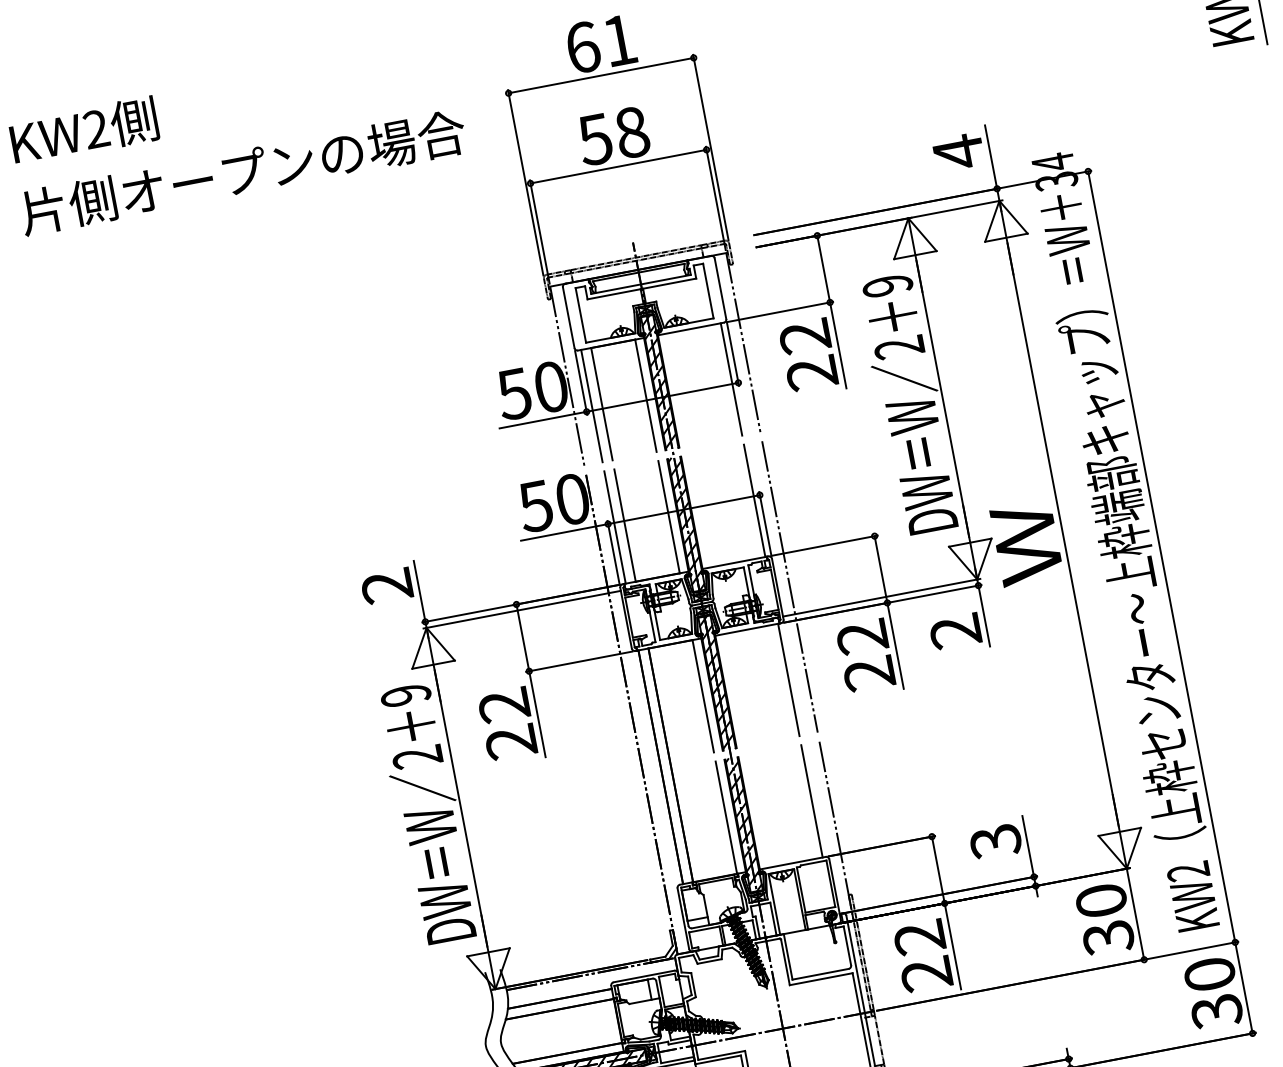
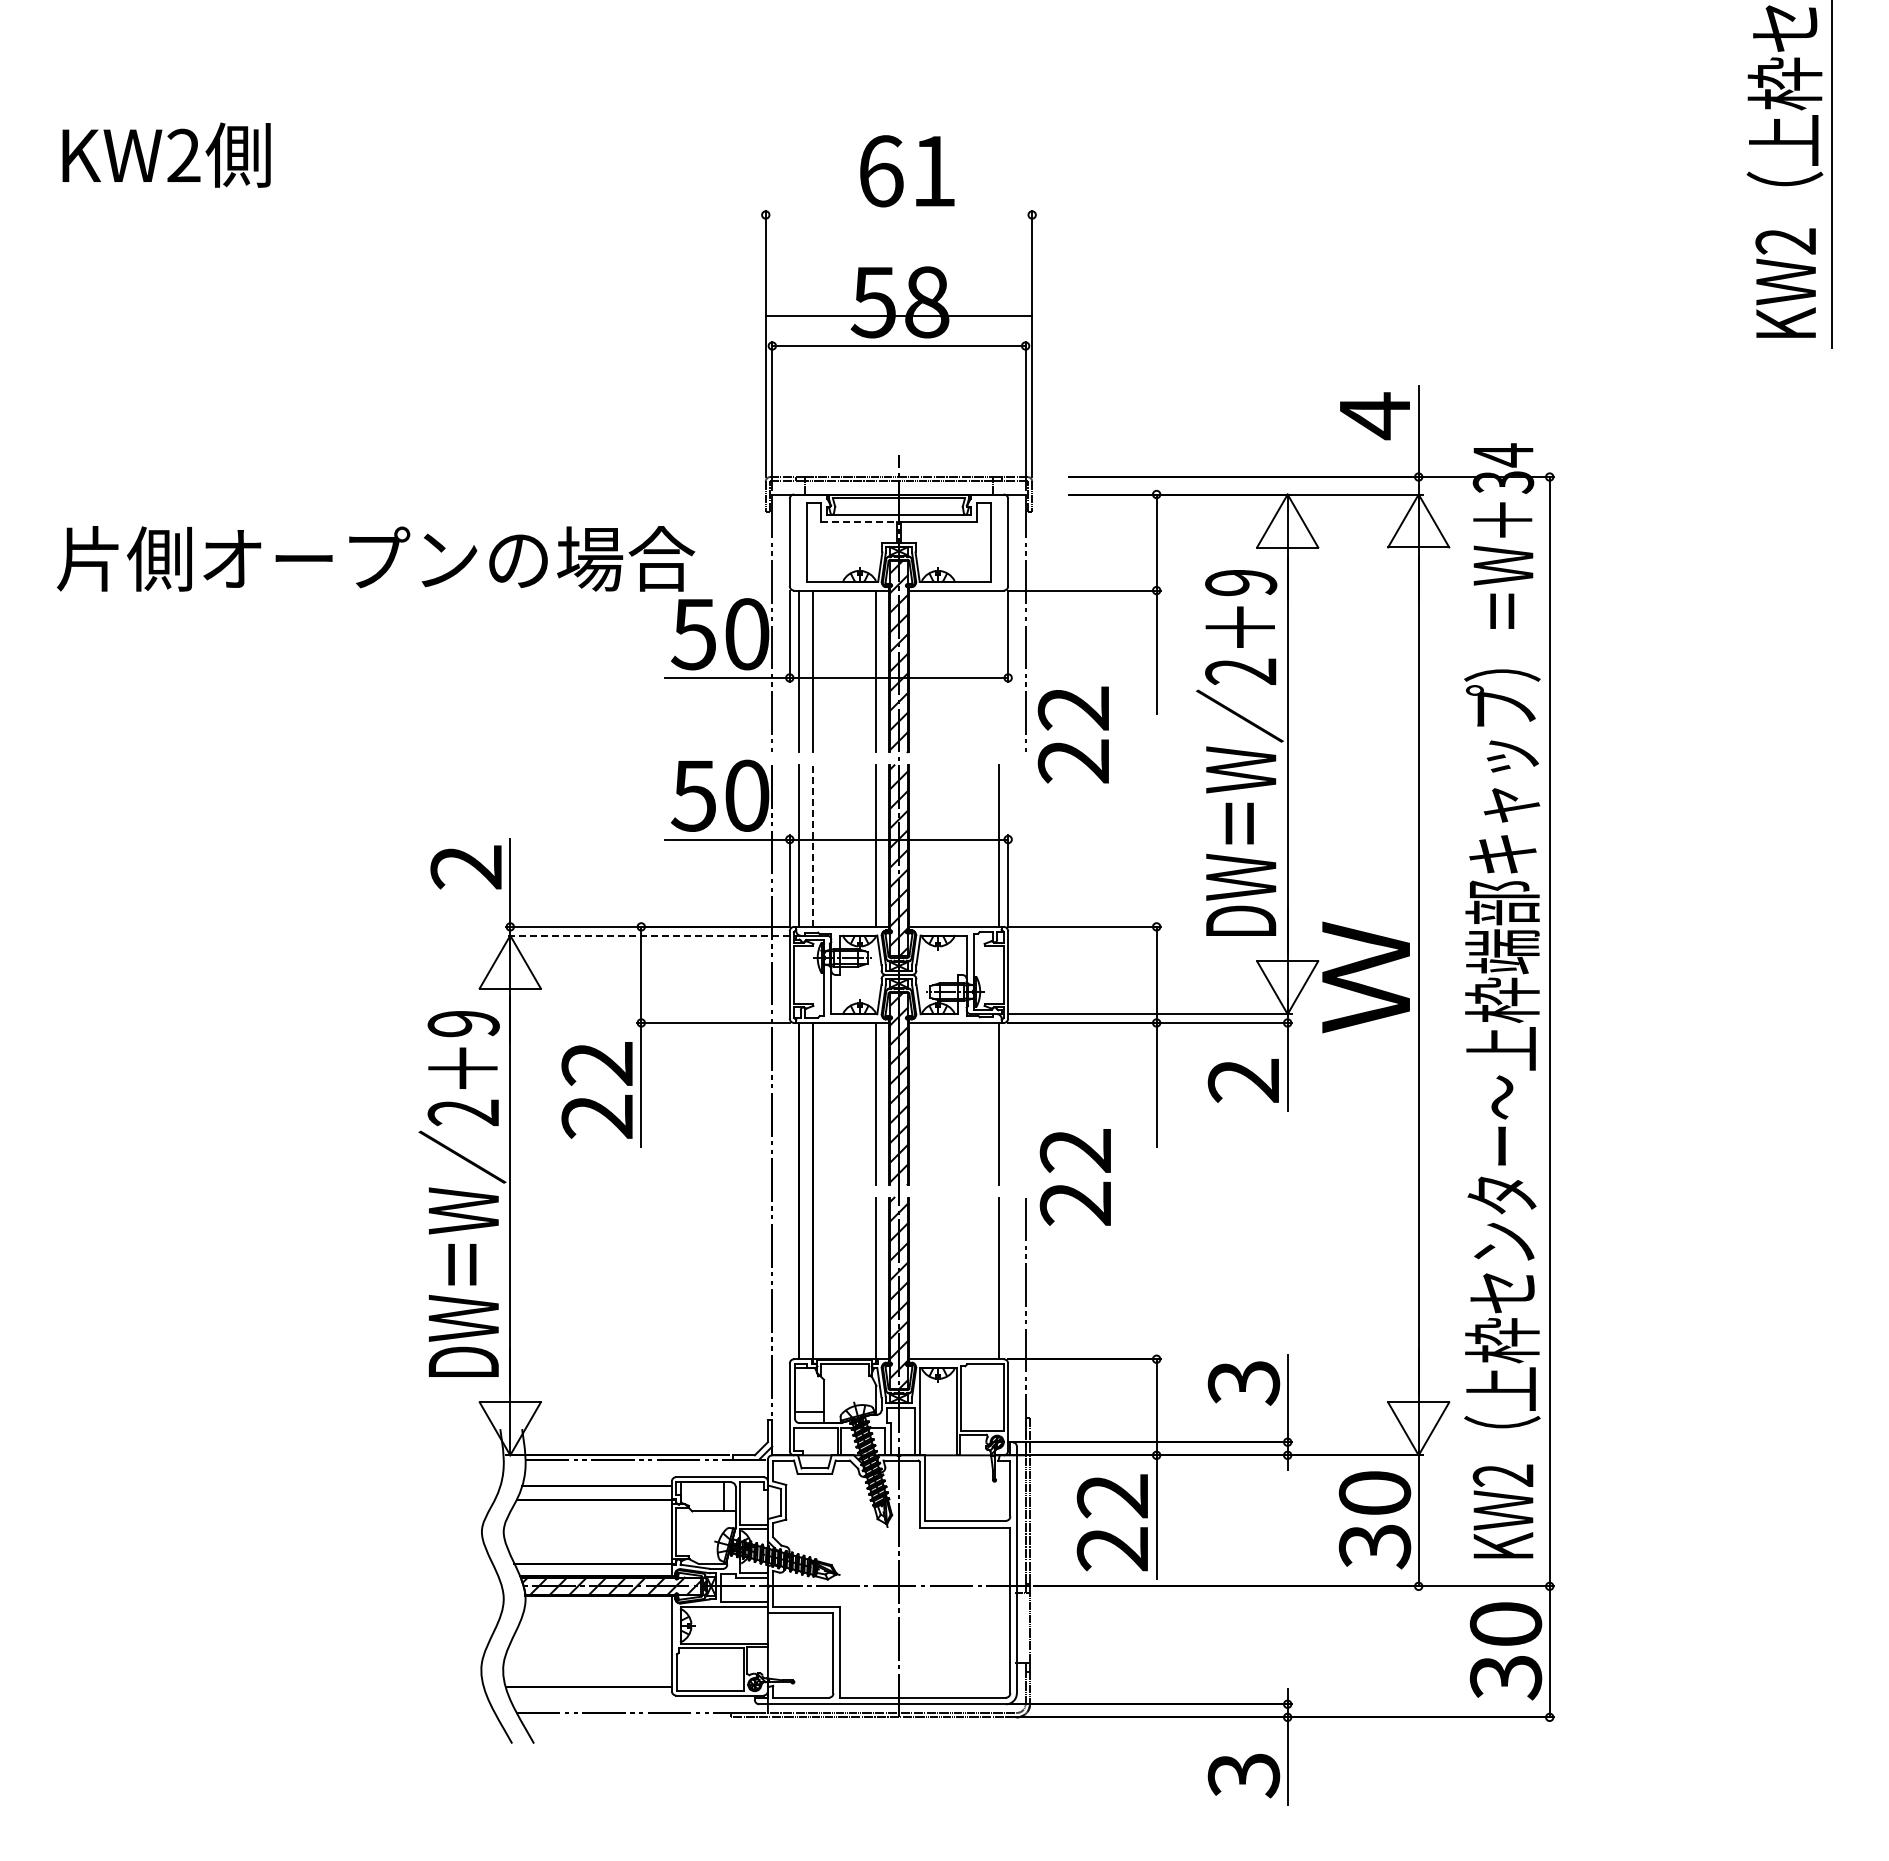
line: (600, 76) -> (898, 316), moved
text: (243, 172) -> (376, 558), moved
line: (614, 294) -> (859, 522), solid -> dashed
text: (807, 354) -> (1072, 734), moved
line: (731, 379) -> (999, 671), removed
line: (624, 525) -> (812, 846), solid -> dashed
line: (789, 586) -> (1025, 974), removed
line: (521, 609) -> (647, 935), solid -> dashed
text: (864, 655) -> (1074, 1177), moved

